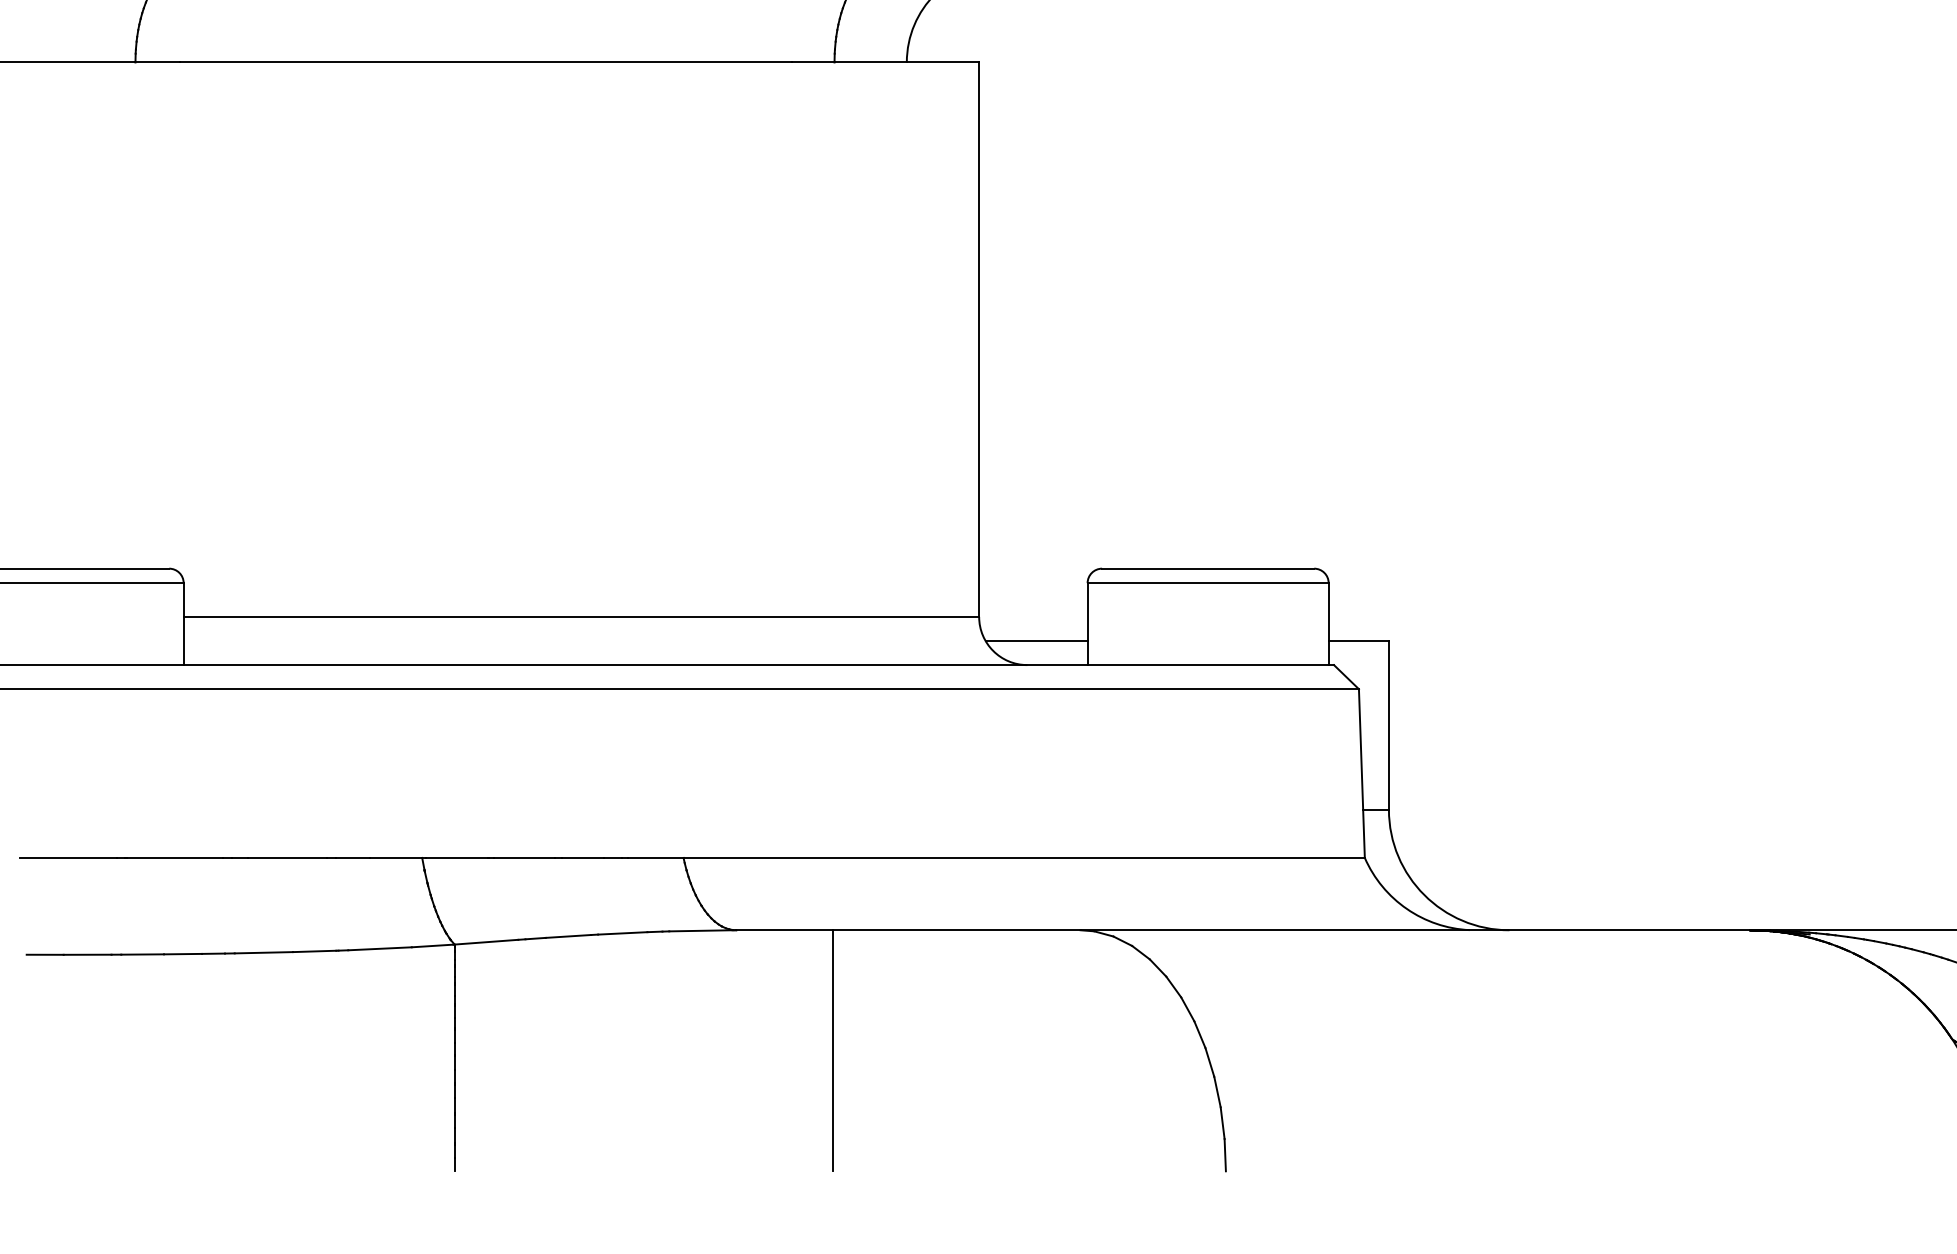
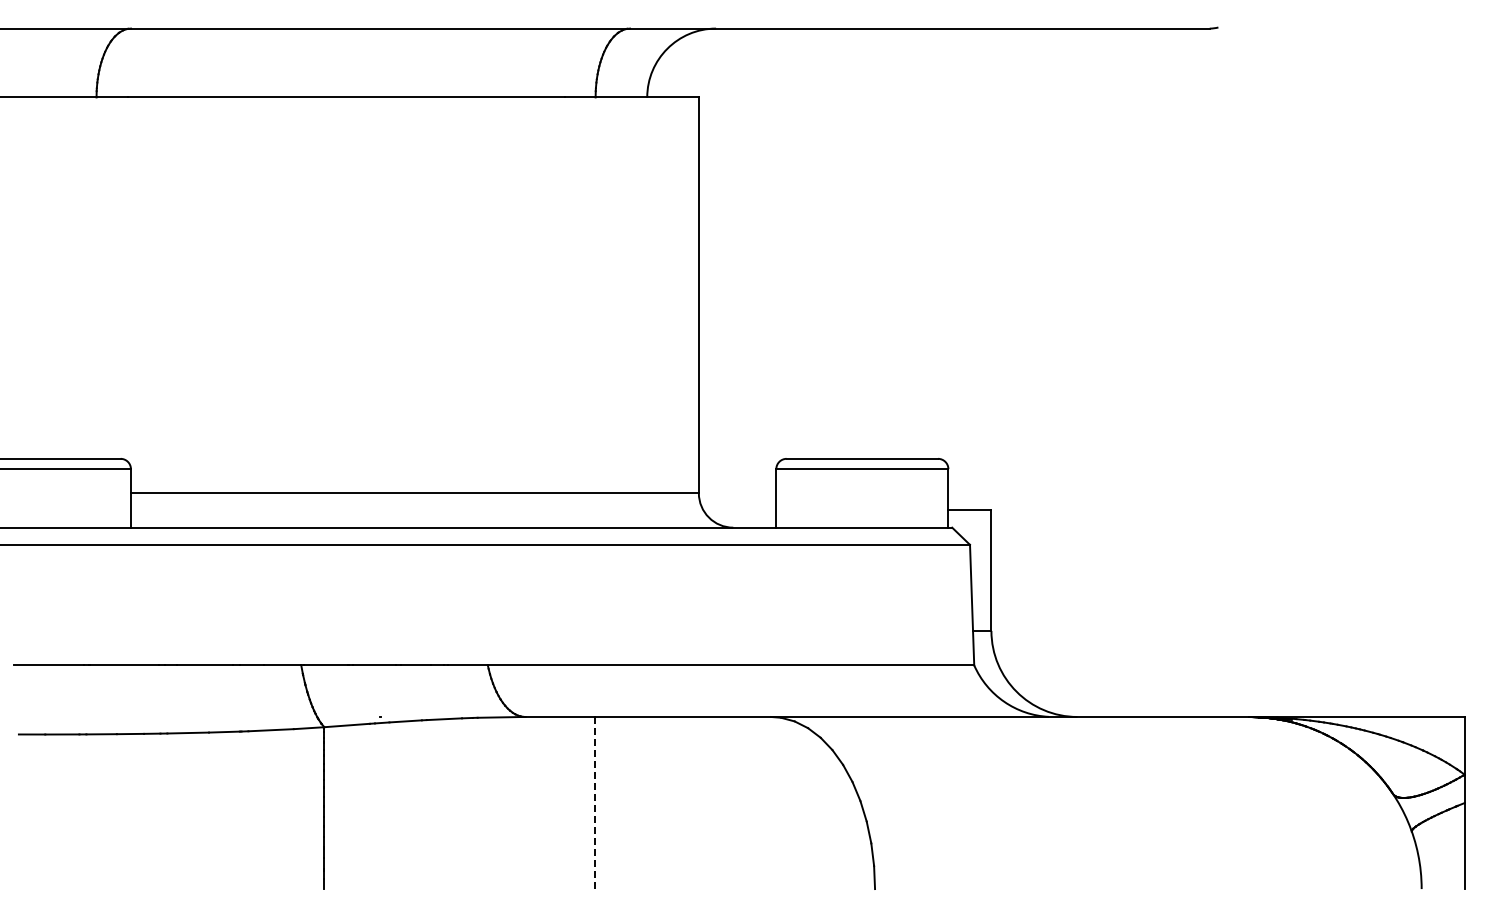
line: (1036, 641) -> (739, 510), removed
line: (832, 1050) -> (594, 802), solid -> dashed

